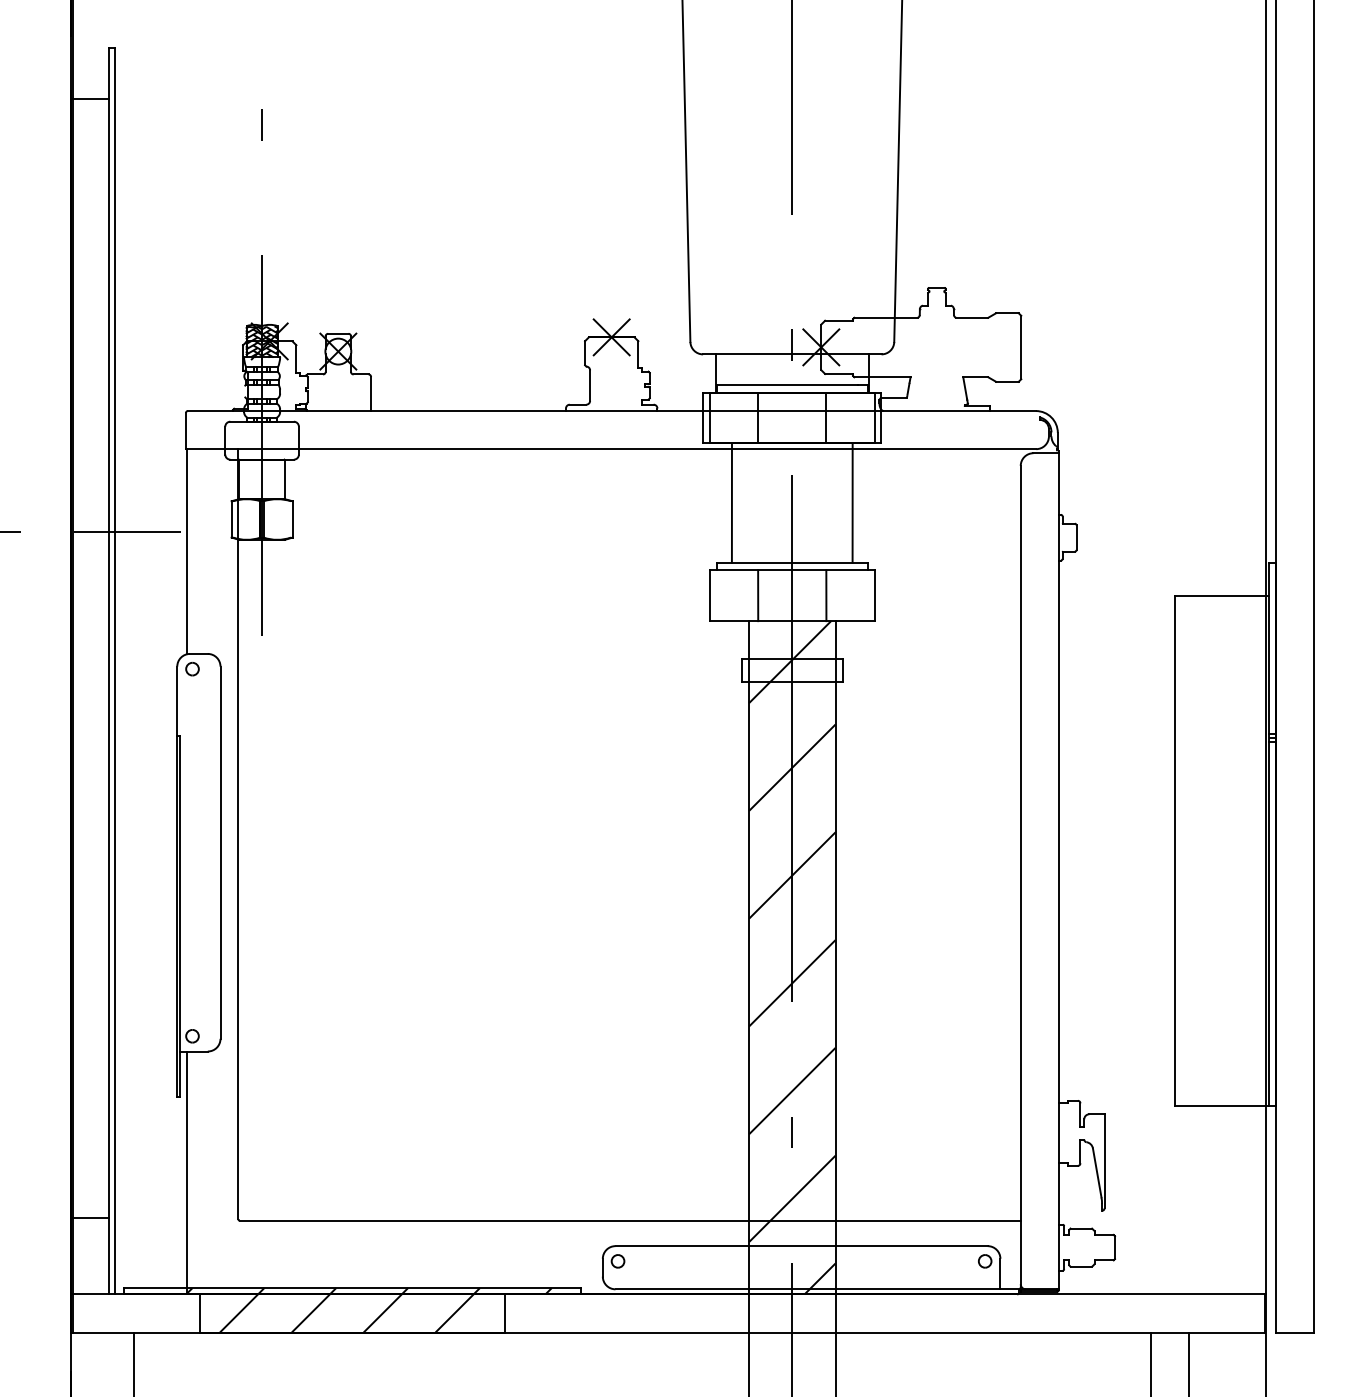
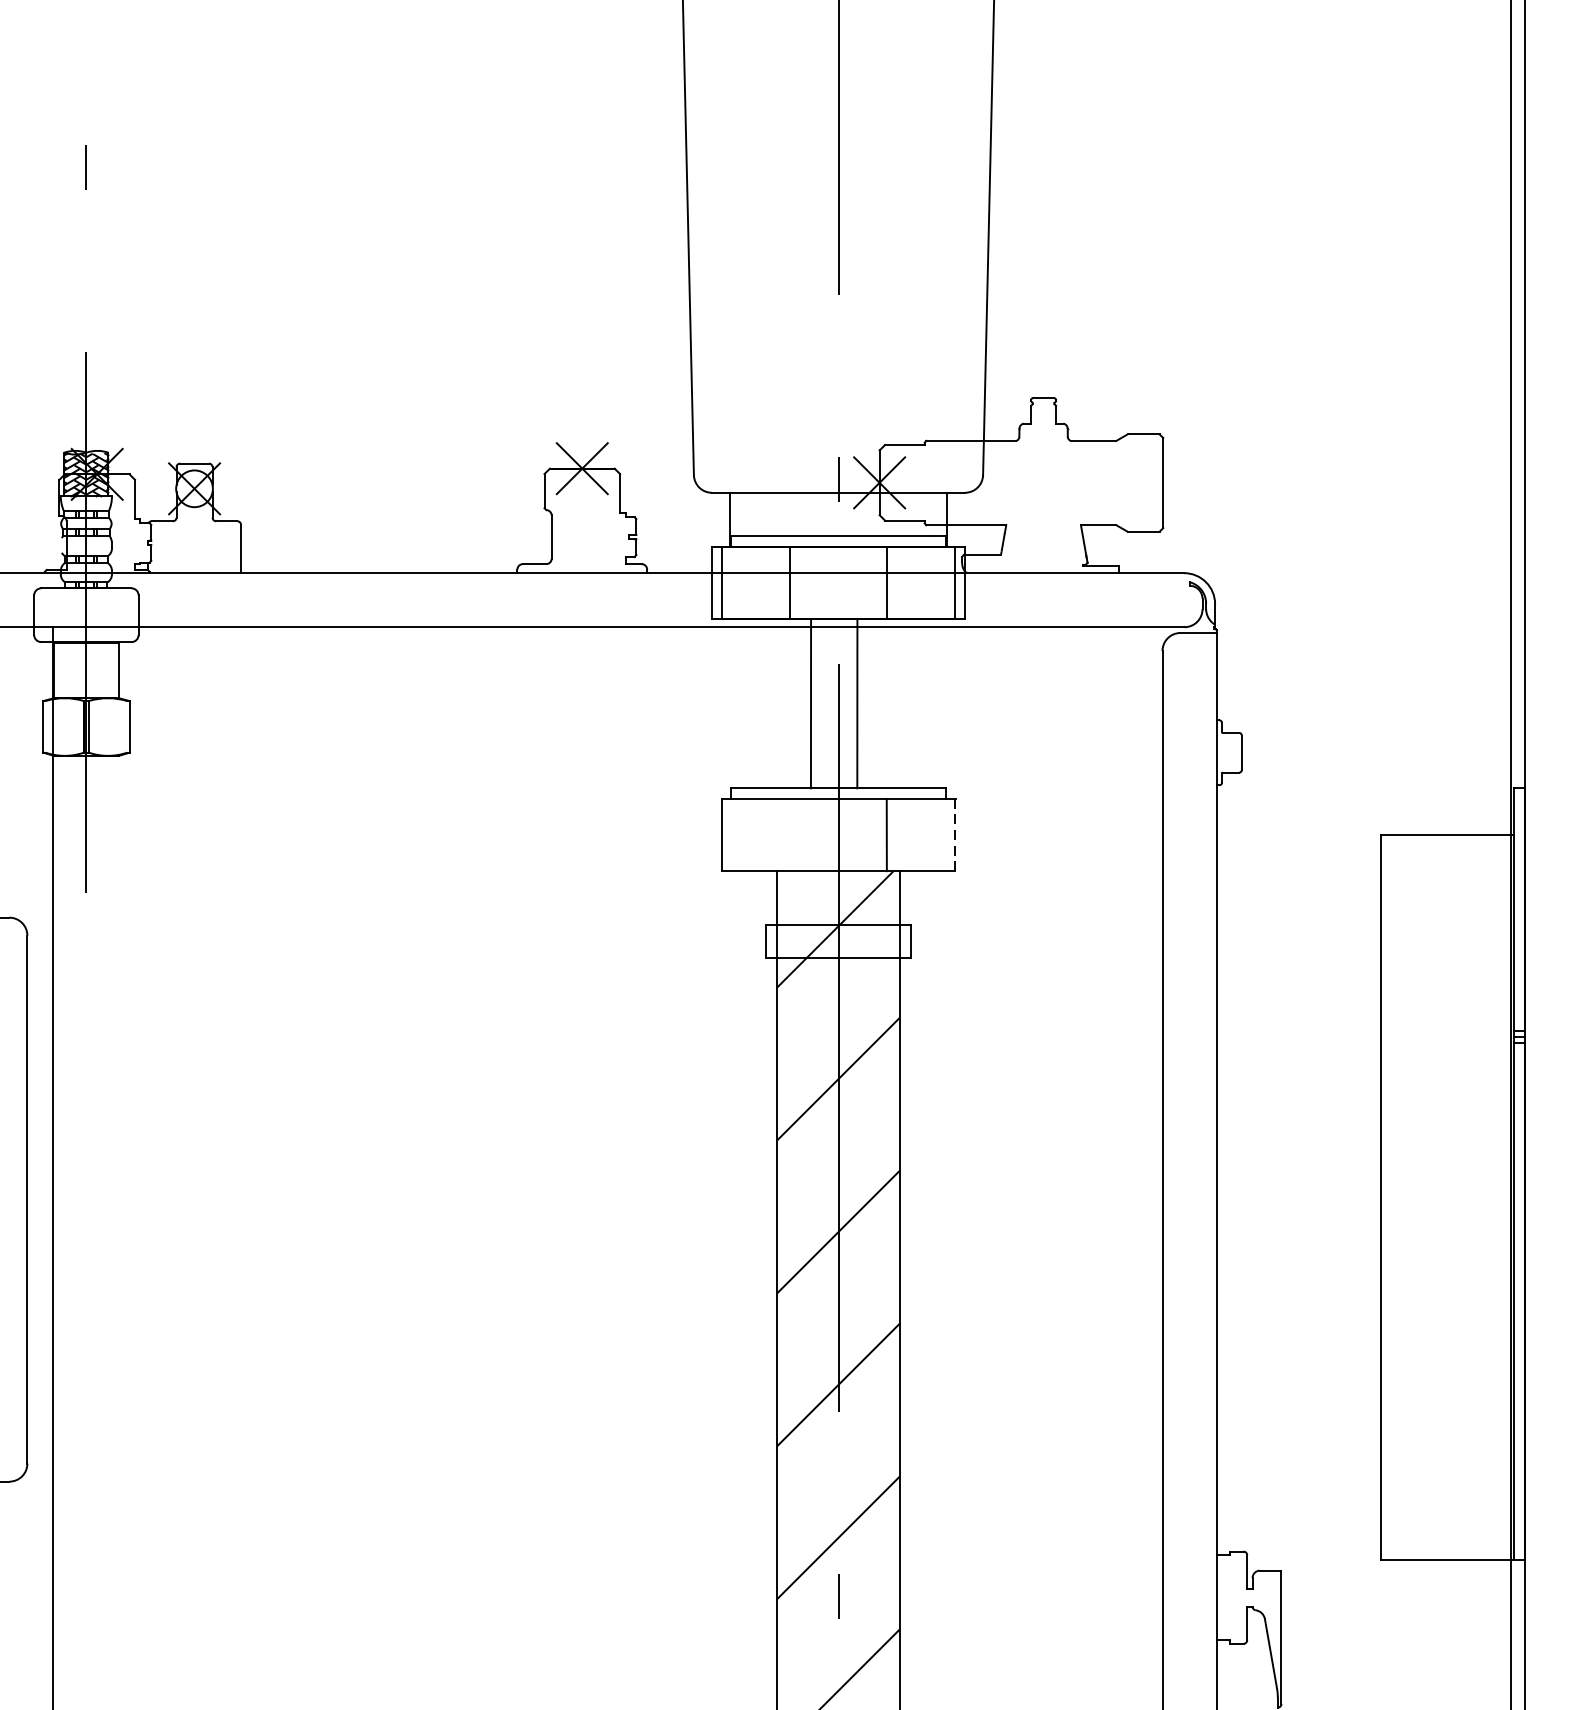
line: (731, 502) -> (810, 702), moved
line: (852, 502) -> (857, 702), moved
line: (758, 595) -> (790, 834), removed
line: (874, 595) -> (955, 834), solid -> dashed

